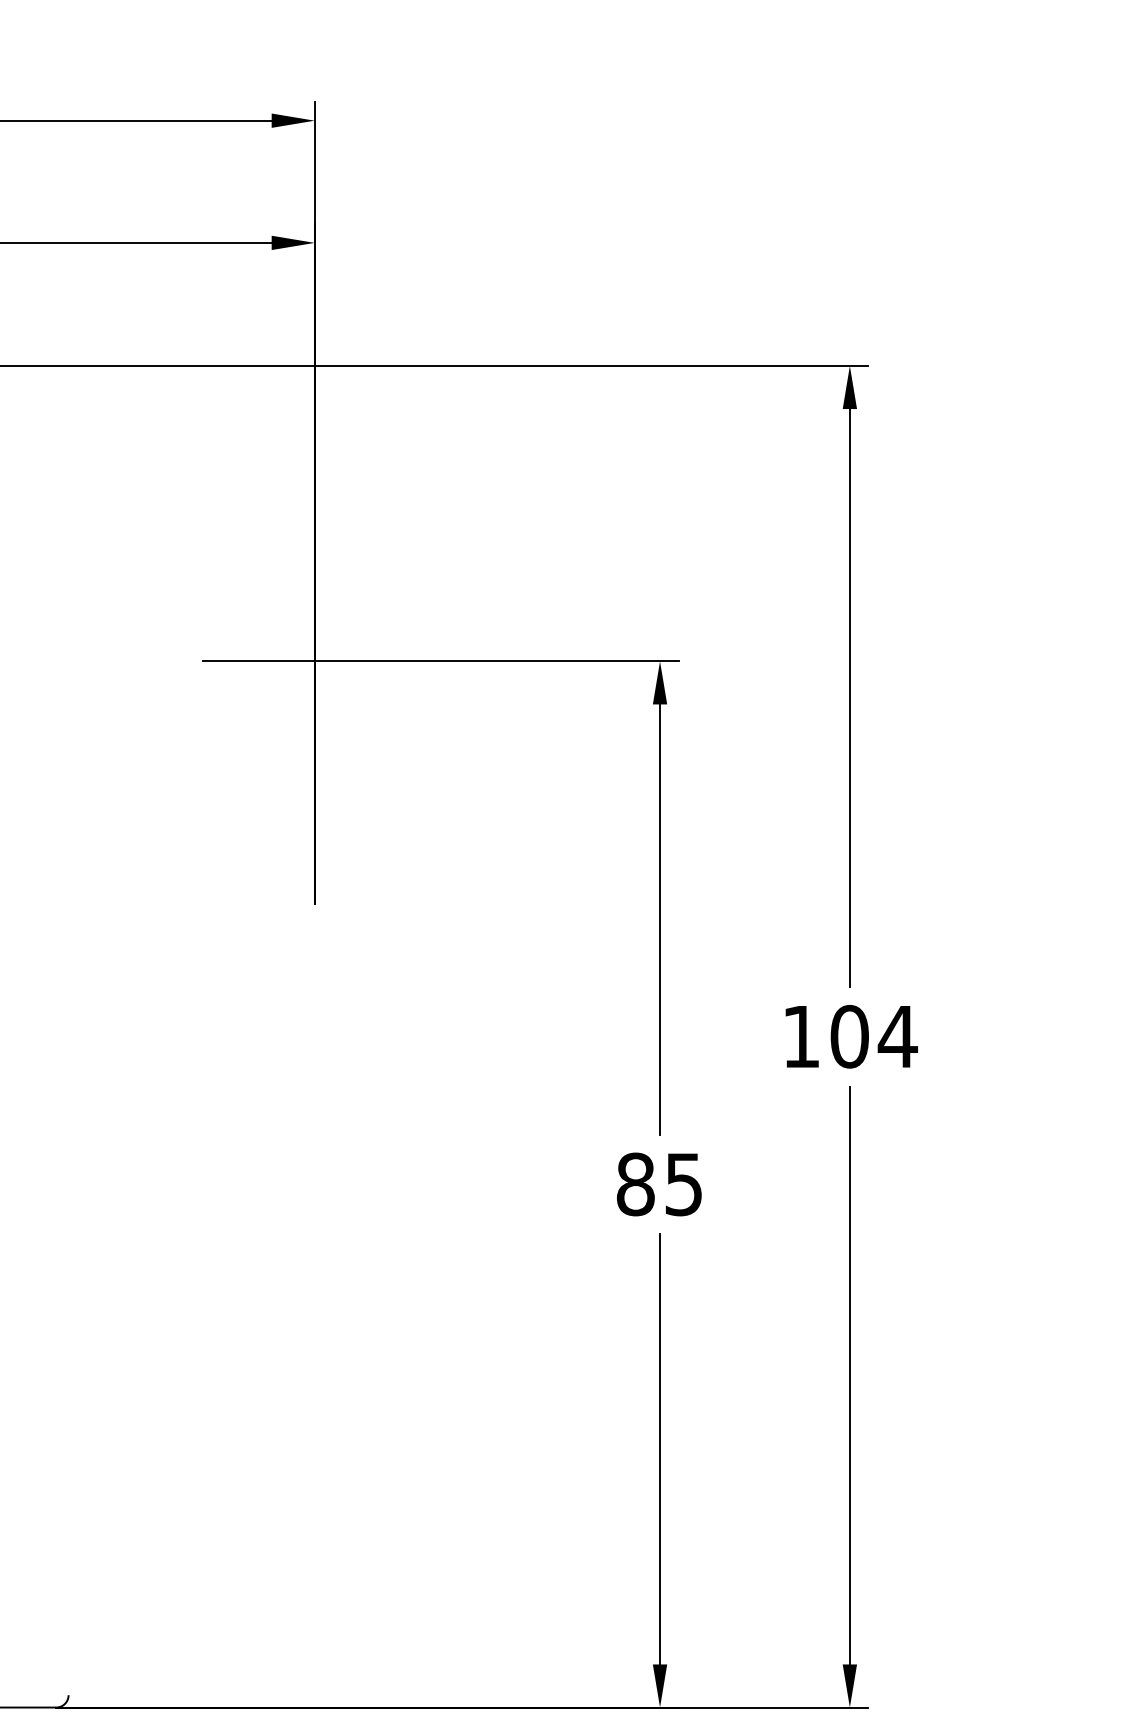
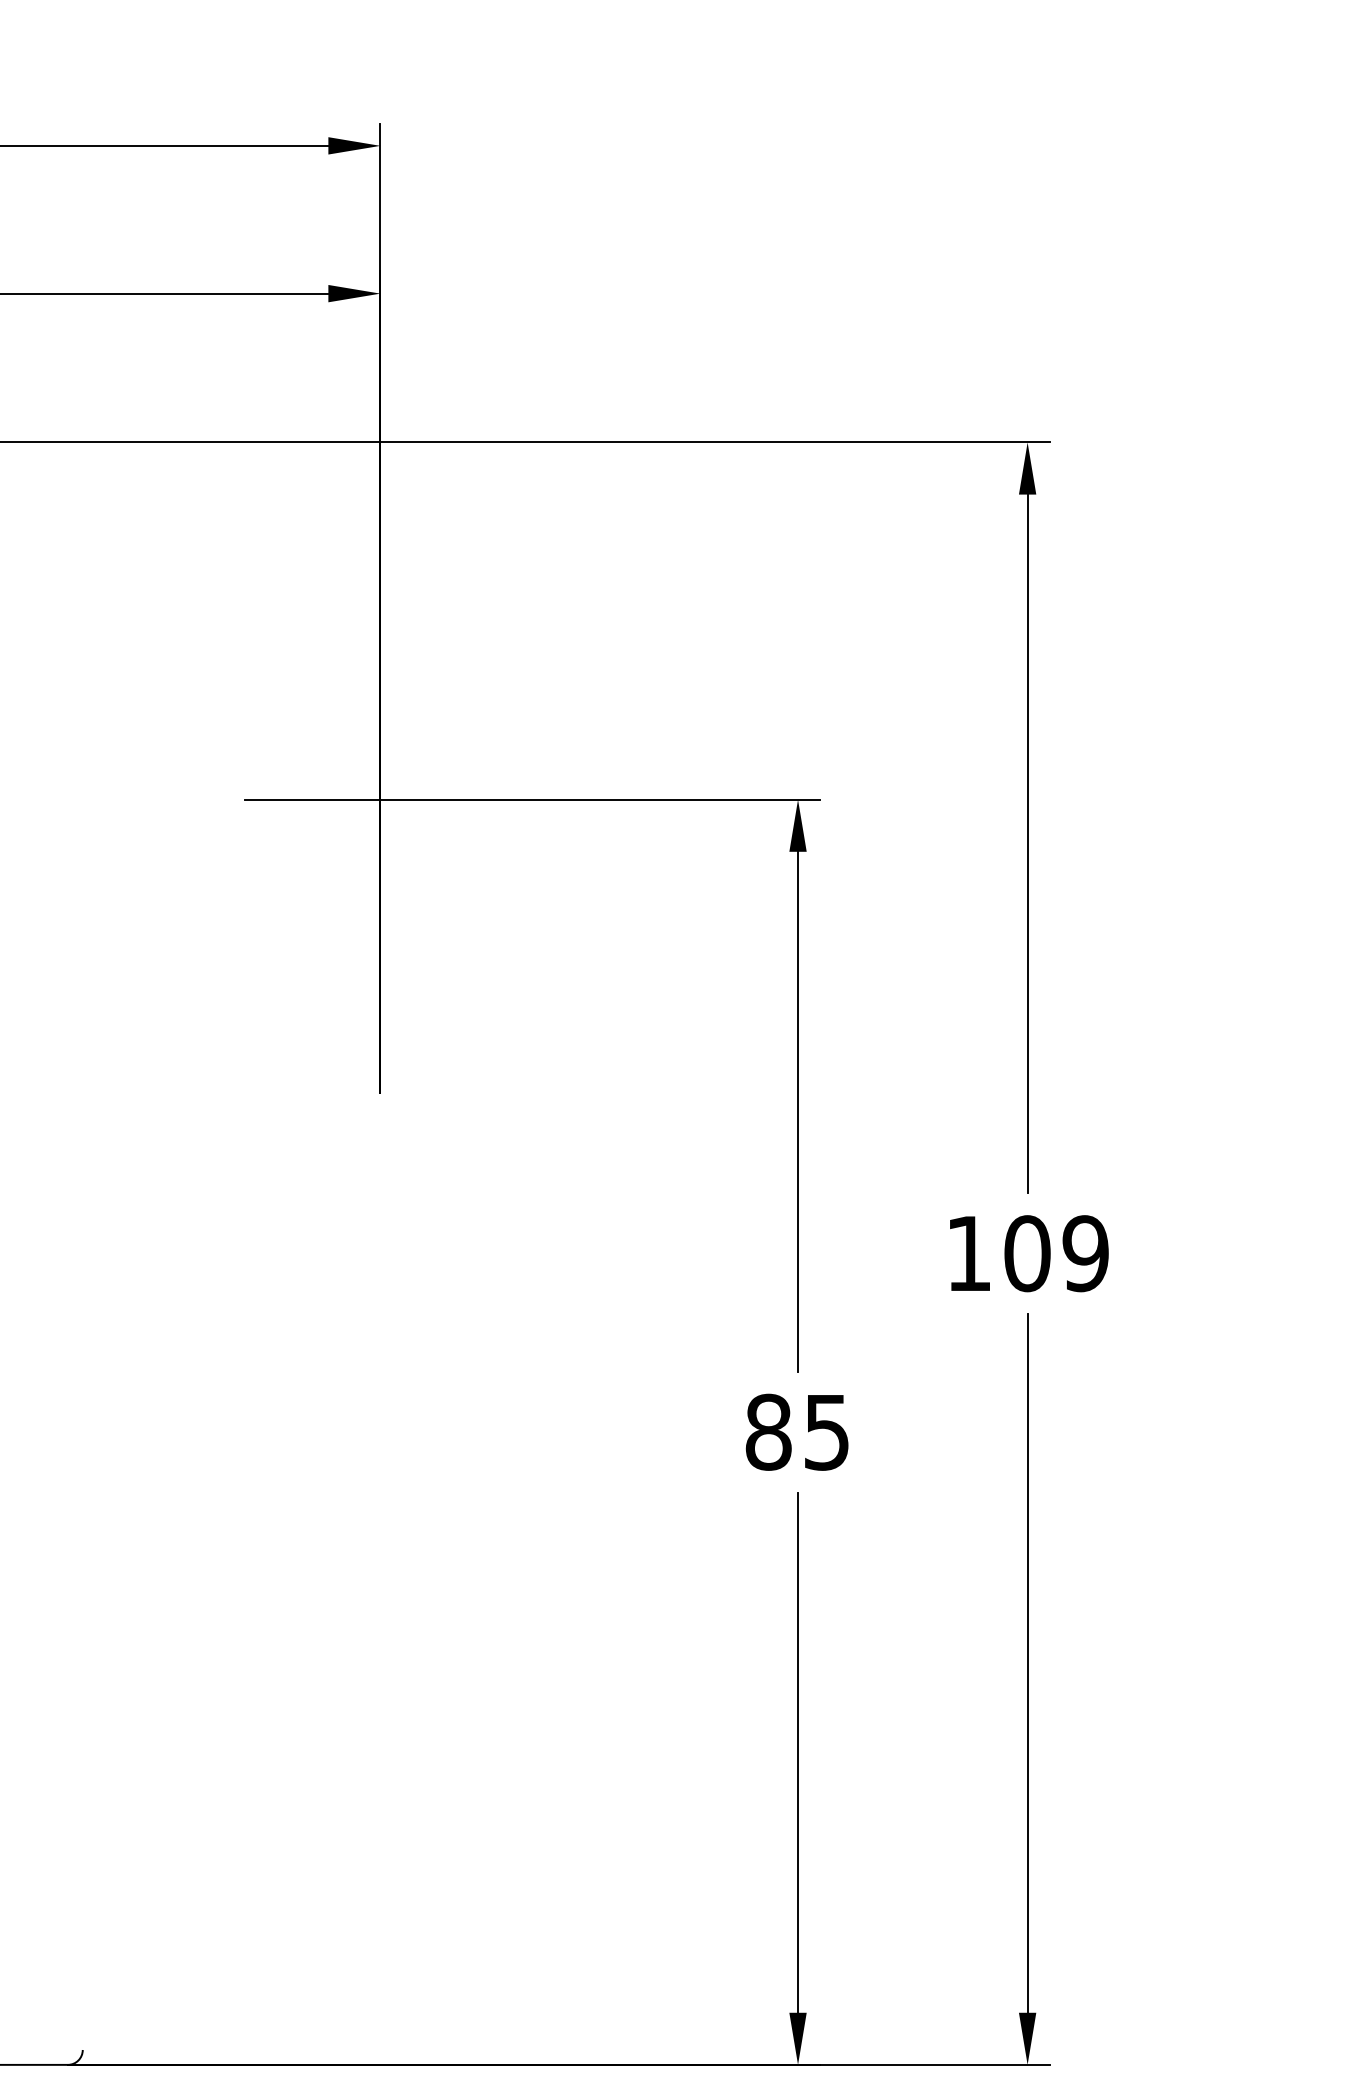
text: (897, 1036) -> (1085, 1253), 104 -> 109

